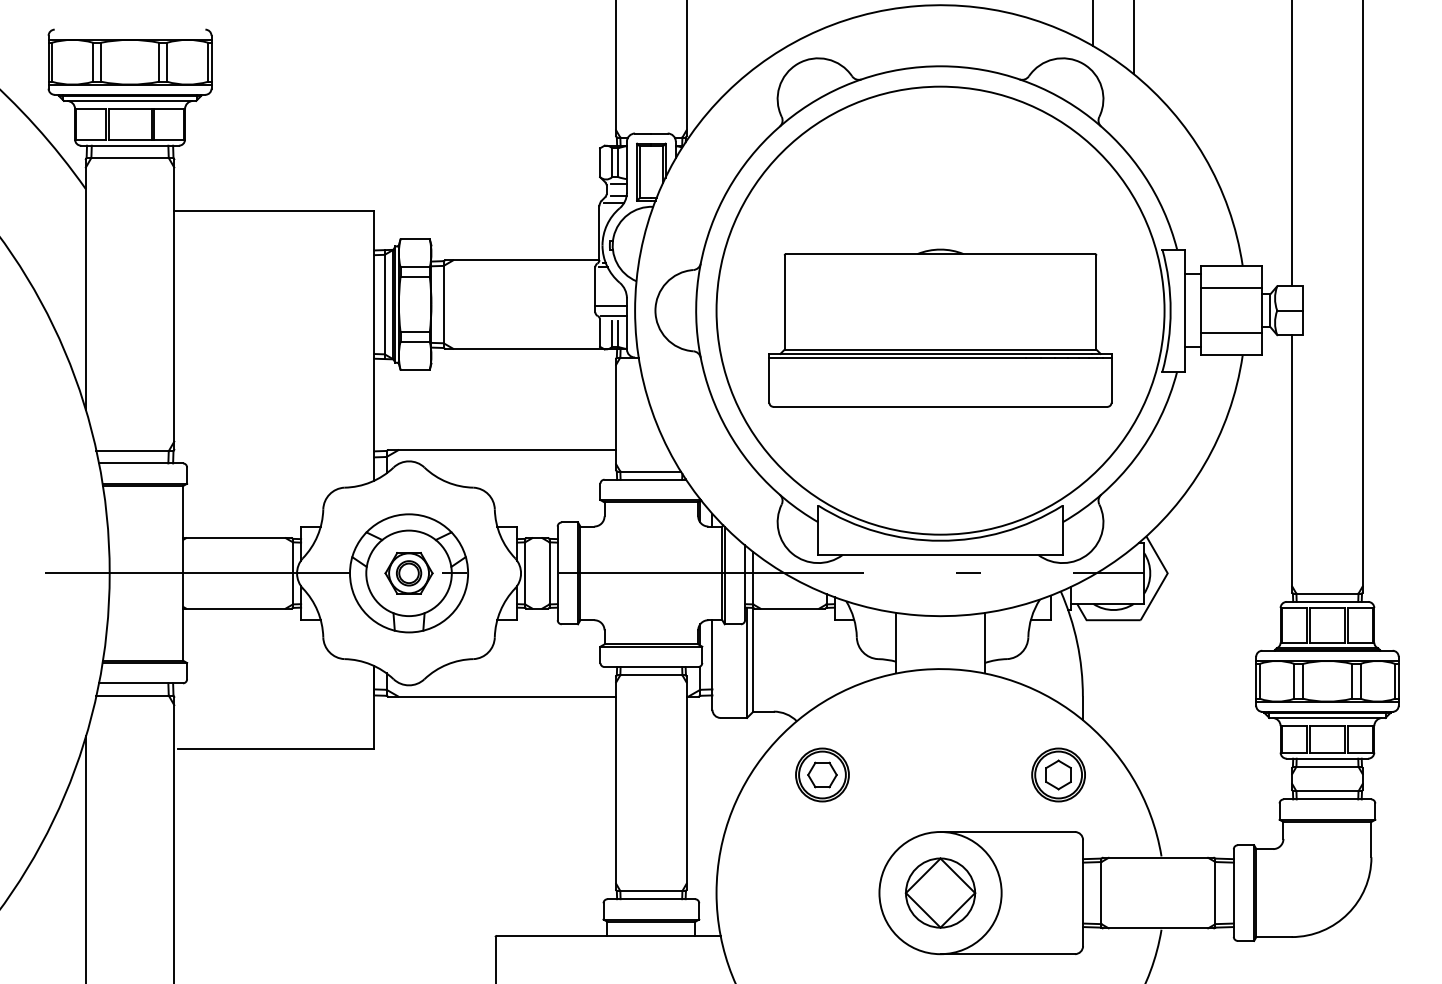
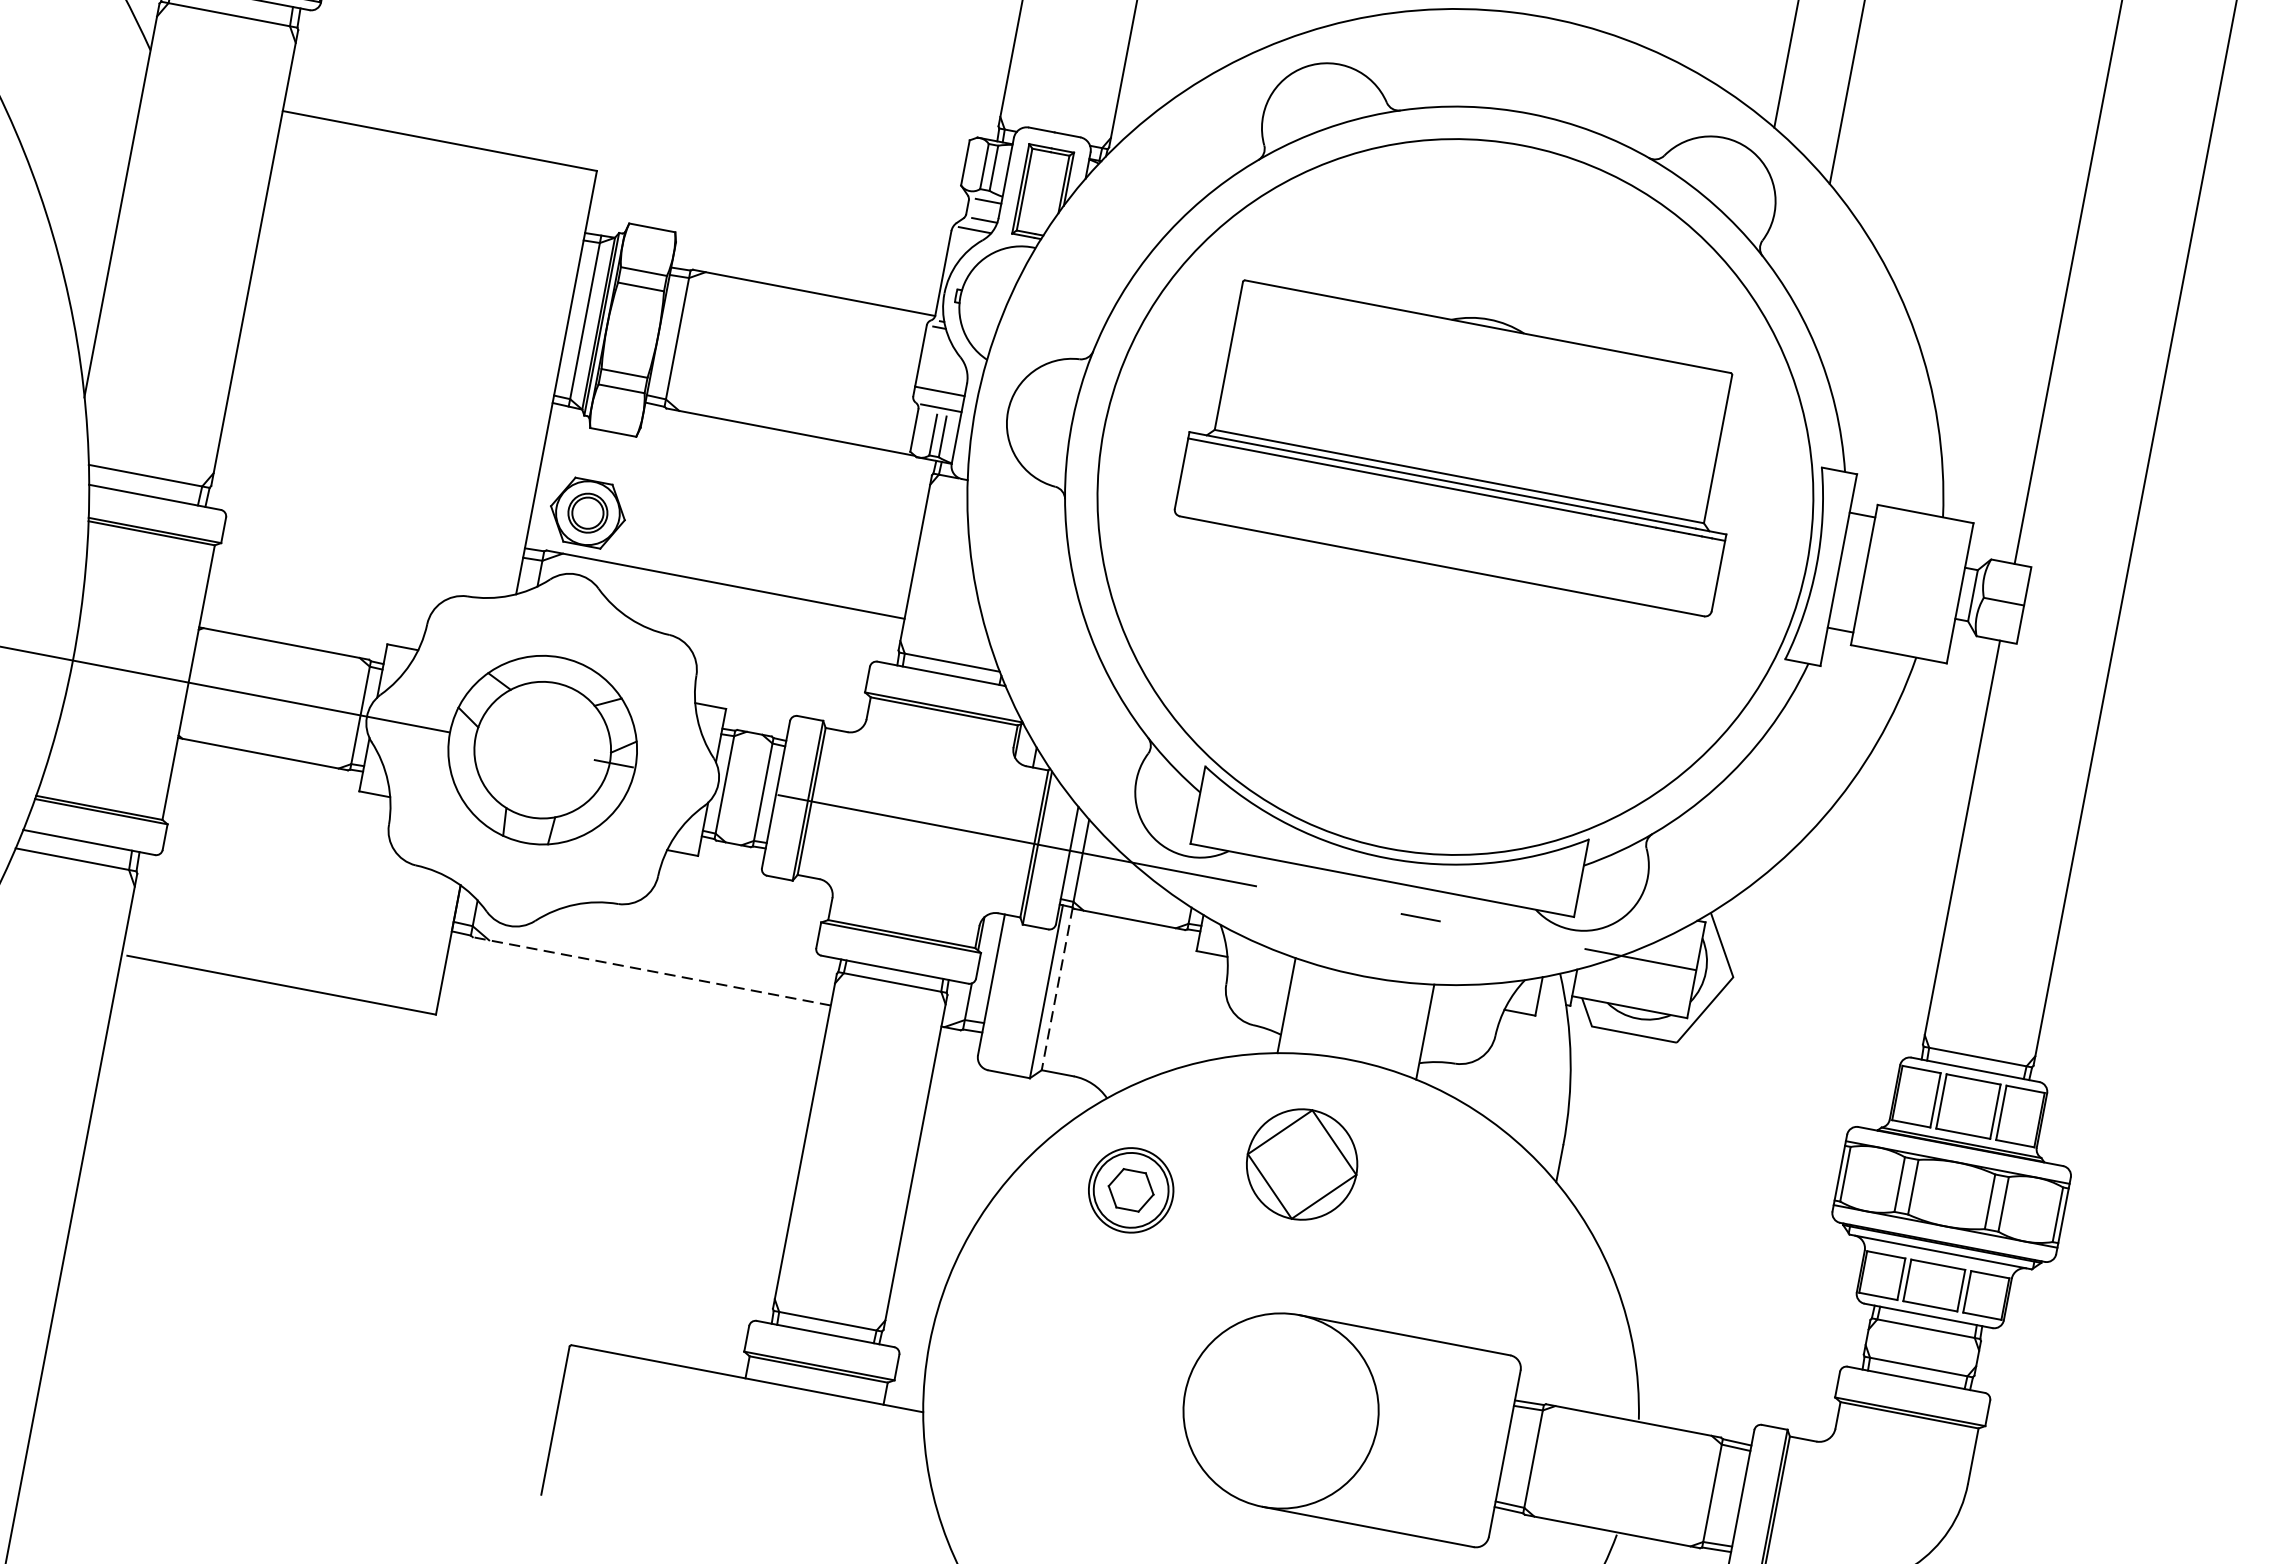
line: (1231, 288) -> (1918, 549), removed
part: (940, 327) -> (1465, 441), moved
line: (1231, 333) -> (1905, 619), removed
part: (408, 573) -> (587, 513), moved
line: (753, 659) -> (1057, 988), solid -> dashed
line: (501, 696) -> (650, 971), solid -> dashed
part: (1058, 774) -> (1501, 1260), removed
part: (940, 892) -> (1302, 1163), moved

